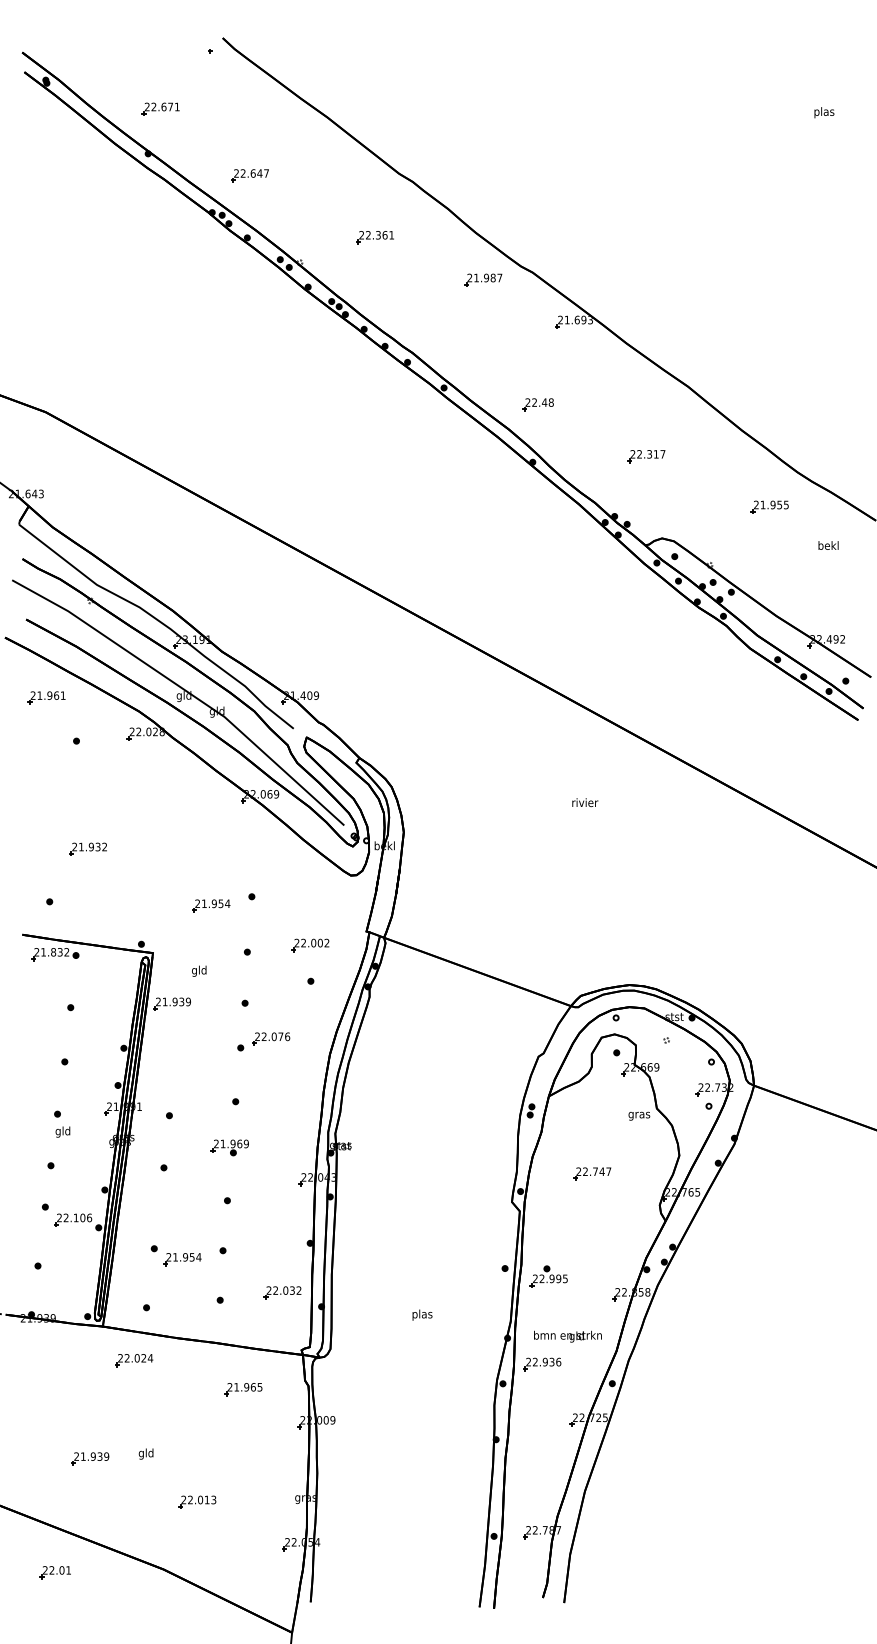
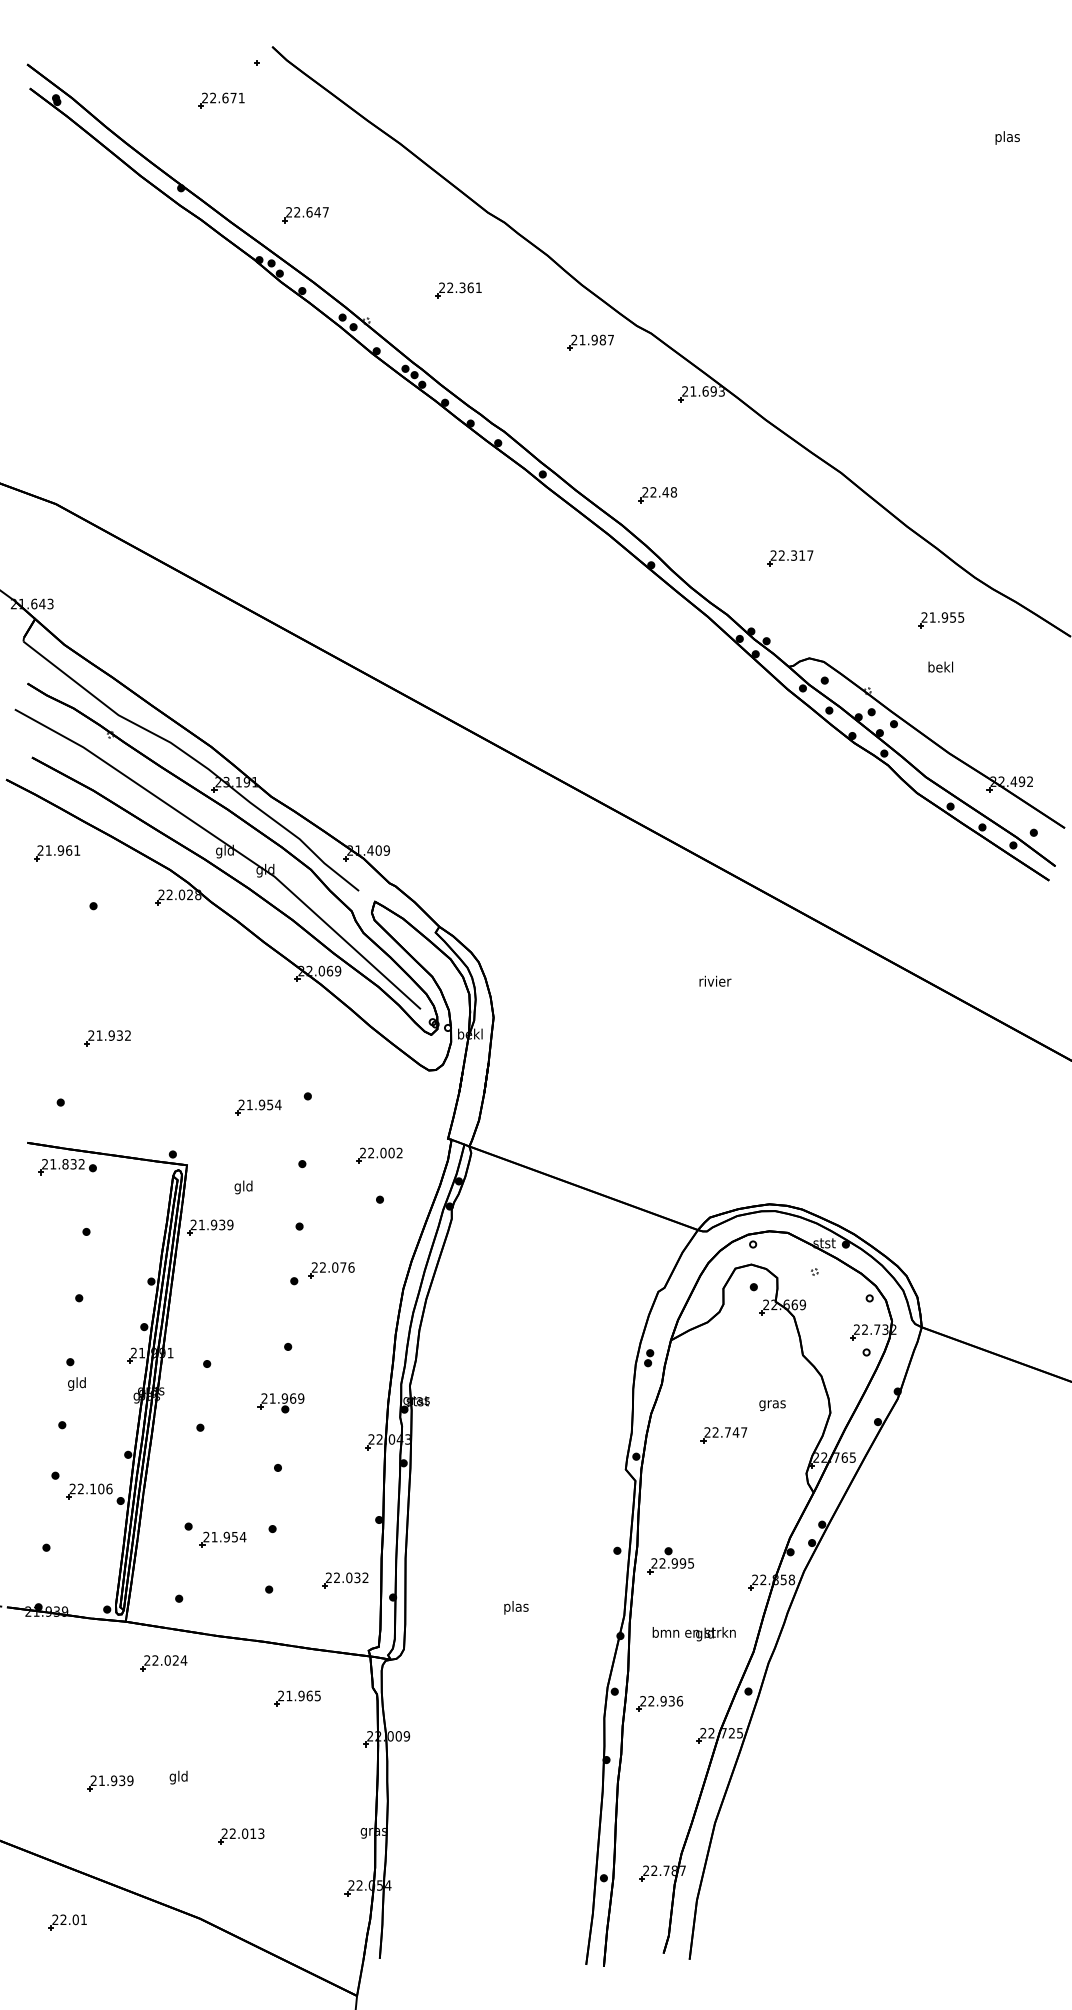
part: (160, 109) -> (221, 100), moved
text: (828, 545) -> (940, 666), moved
text: (639, 1116) -> (772, 1405), moved
part: (541, 1363) -> (659, 1703), moved

